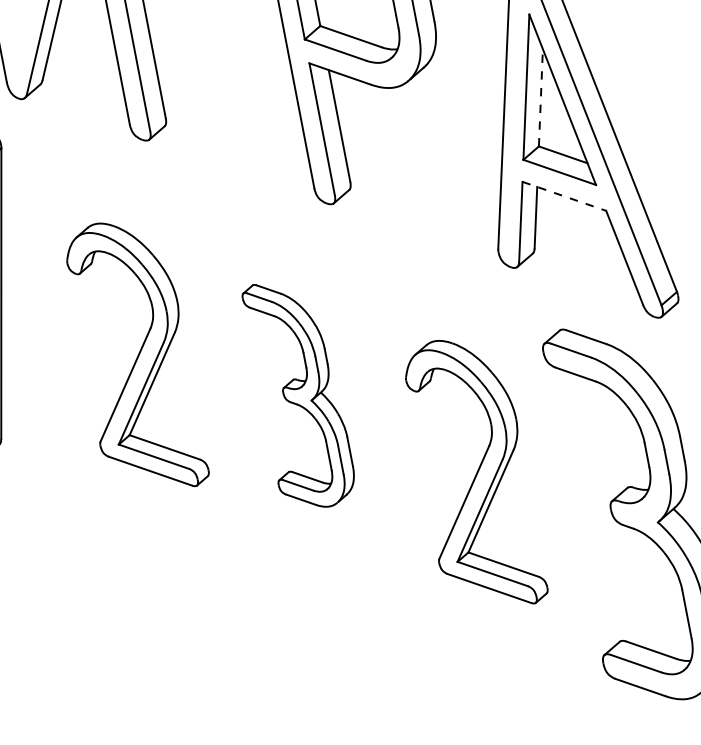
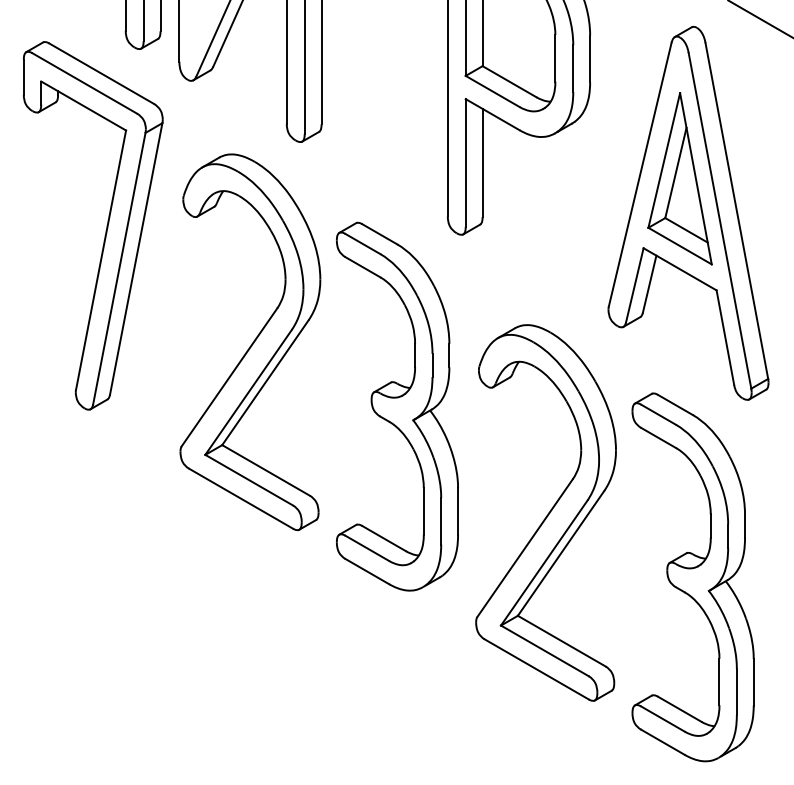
line: (541, 97) -> (676, 172), dashed -> solid
line: (564, 196) -> (680, 269), dashed -> solid
part: (135, 357) -> (250, 342), size x1.43
part: (300, 393) -> (397, 406), size x1.67
part: (473, 473) -> (545, 512), size x1.43

